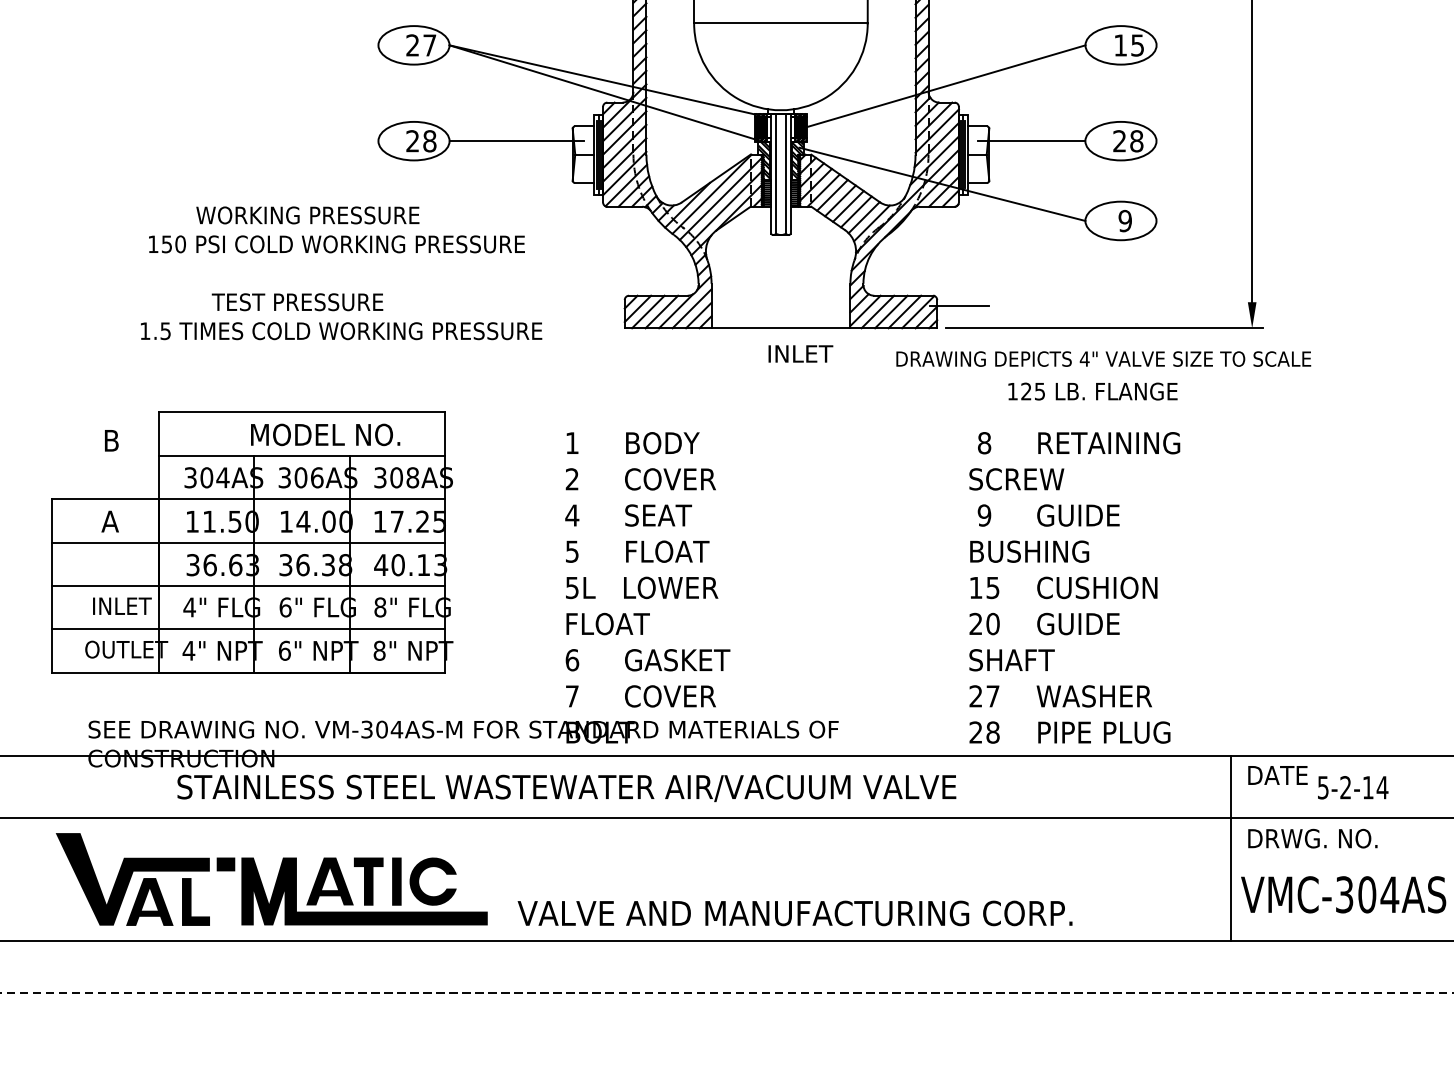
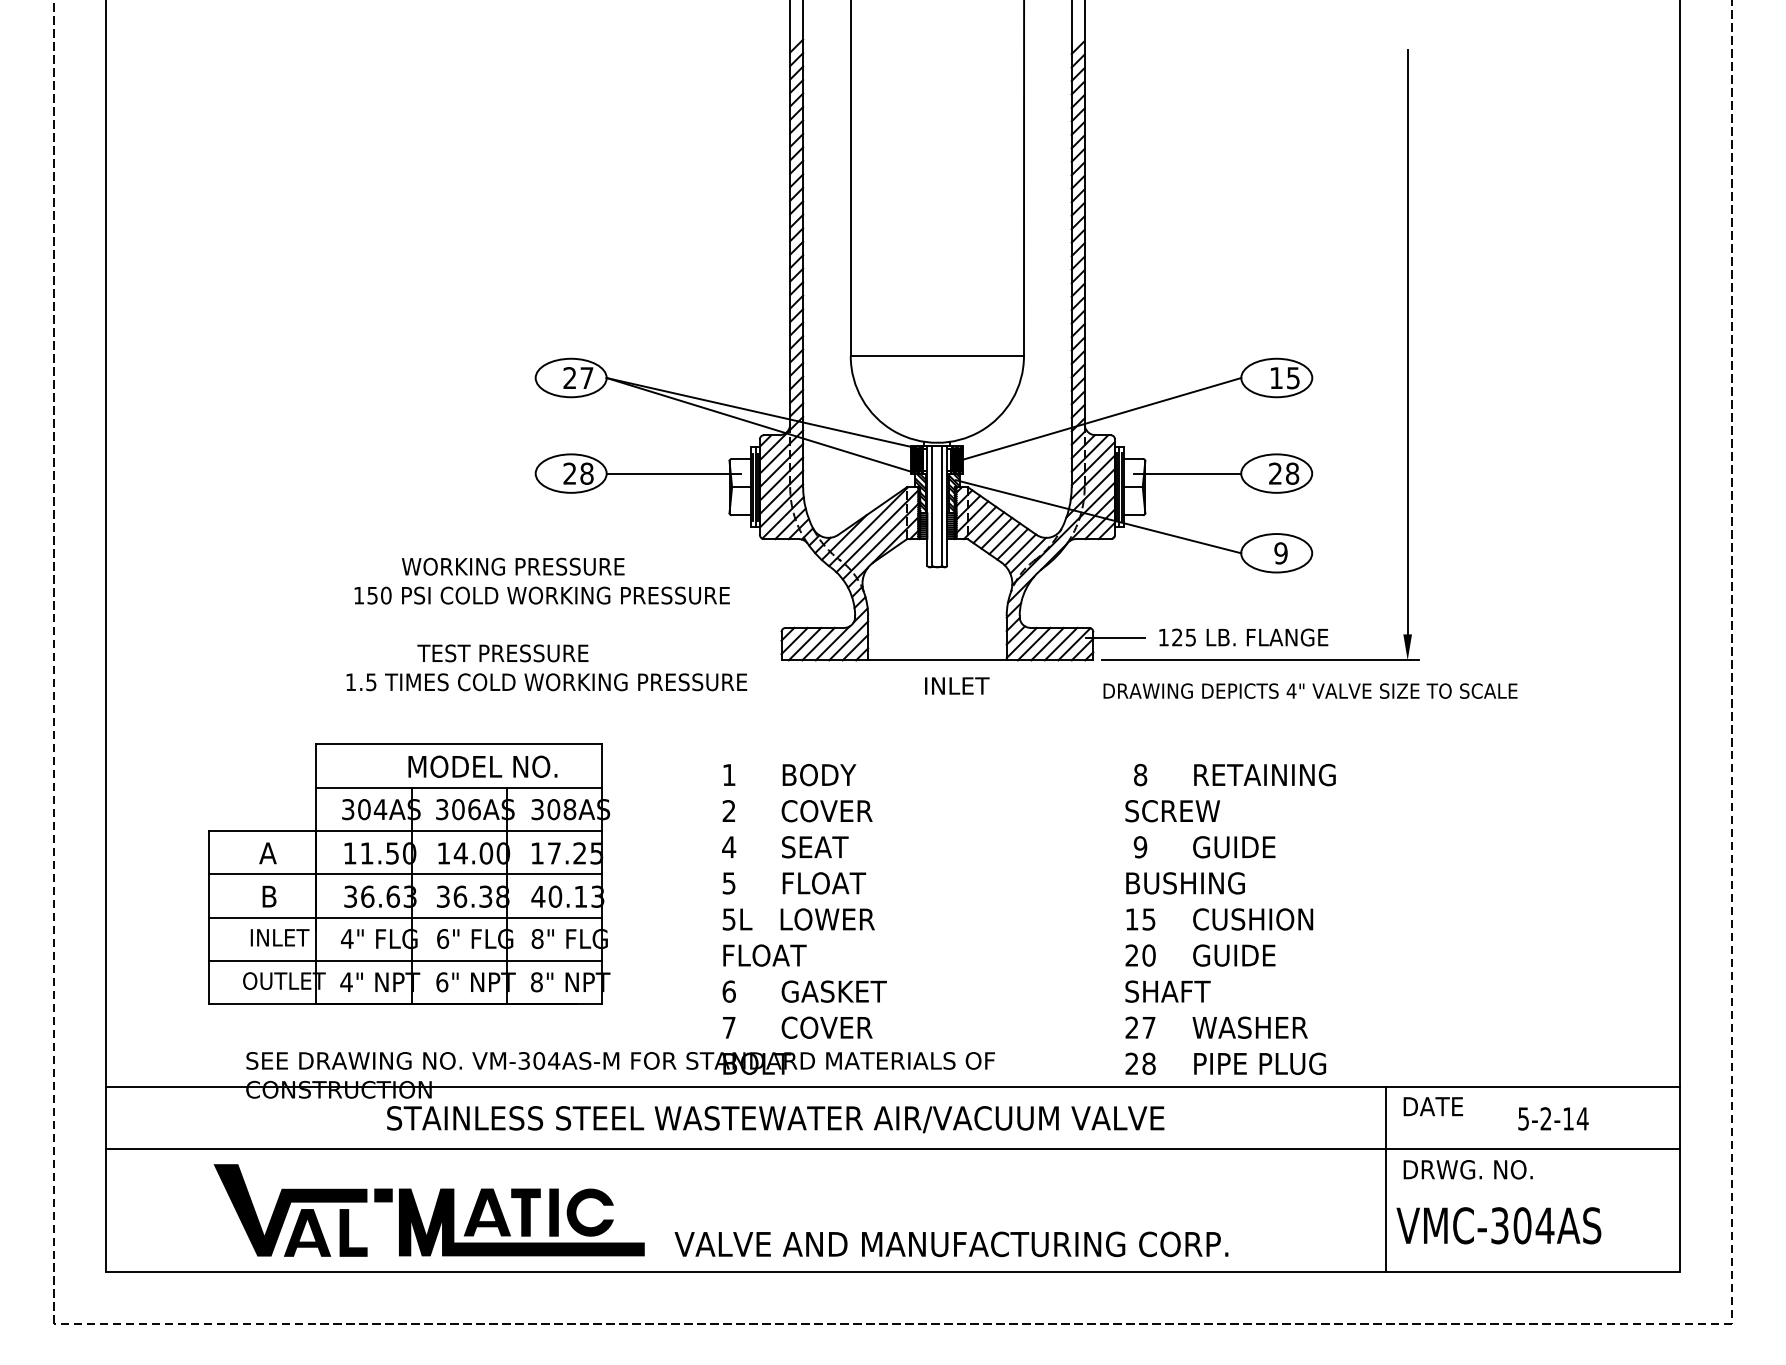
text: (341, 273) -> (546, 624), moved
text: (1103, 358) -> (1310, 690), moved
text: (1092, 391) -> (1243, 637), moved
text: (111, 440) -> (269, 896), moved
text: (1353, 787) -> (1553, 1118), moved
text: (566, 788) -> (775, 1119), moved

